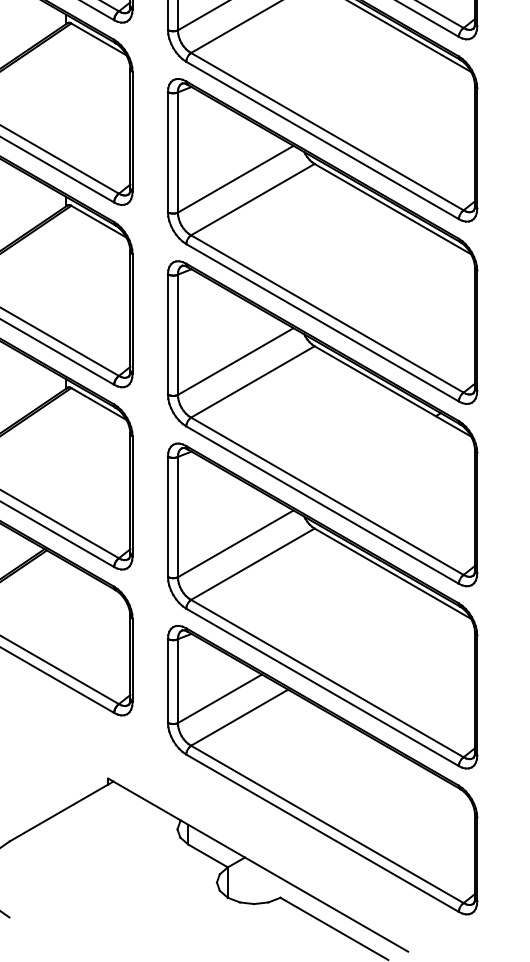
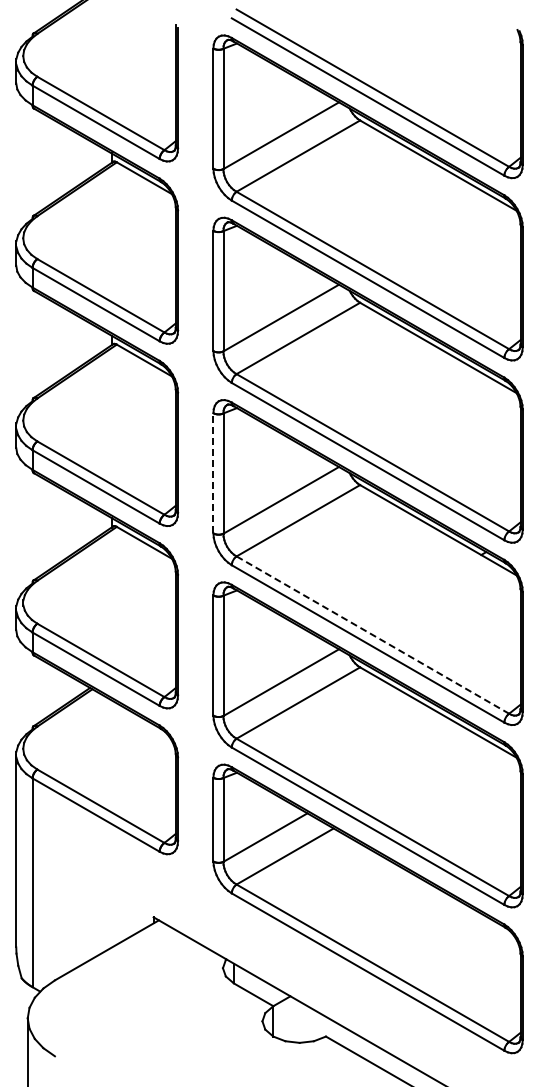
line: (168, 333) -> (213, 472), solid -> dashed
line: (328, 496) -> (373, 635), solid -> dashed

